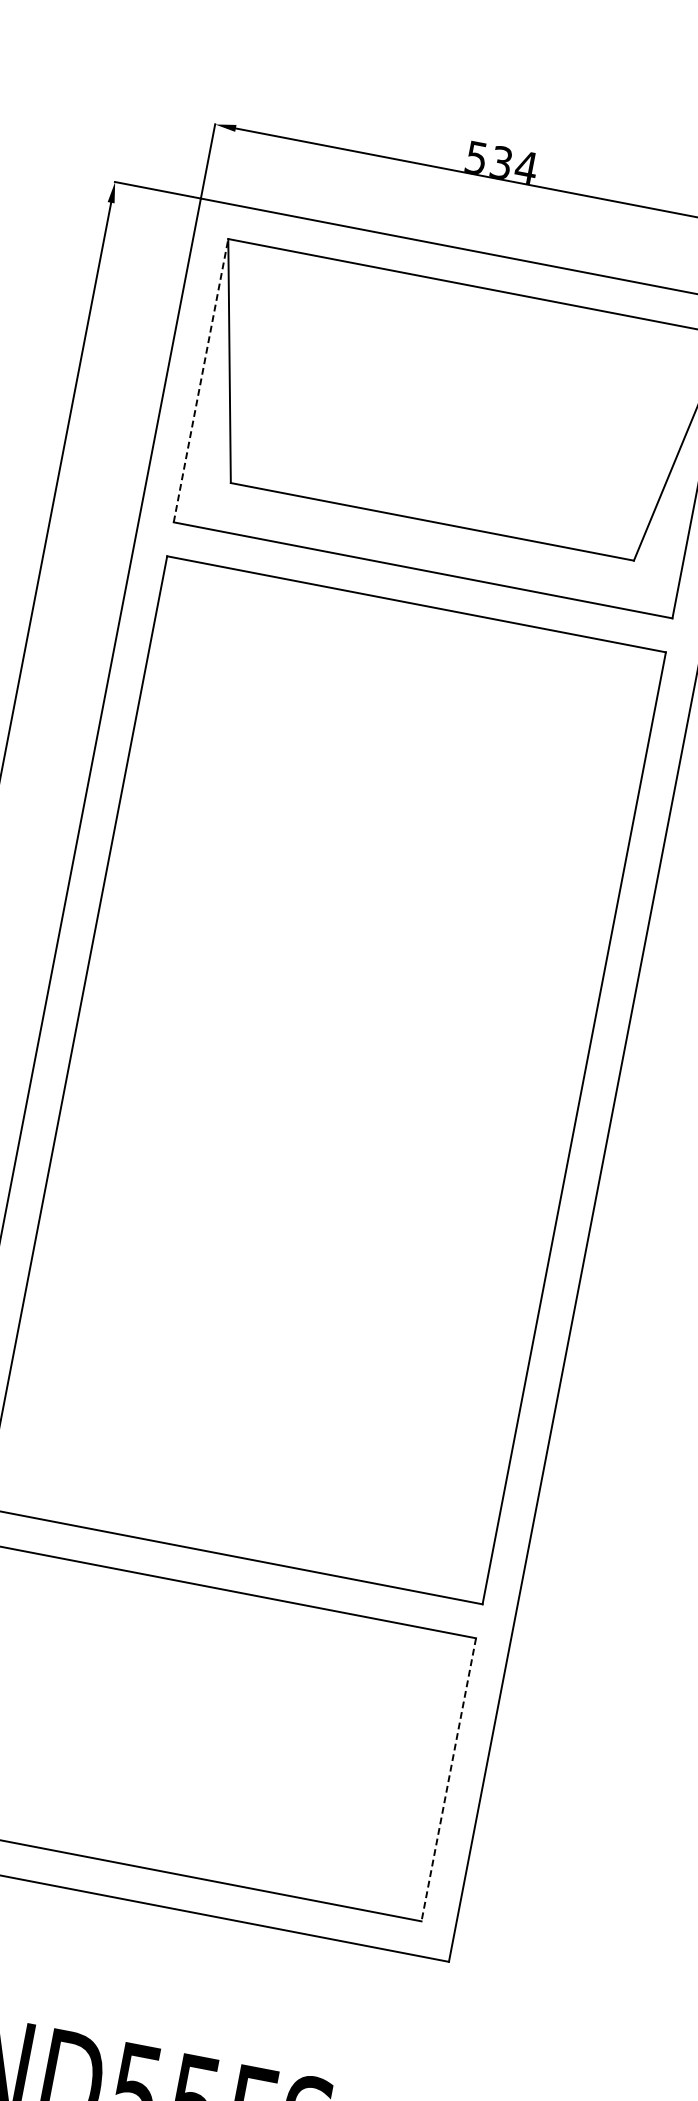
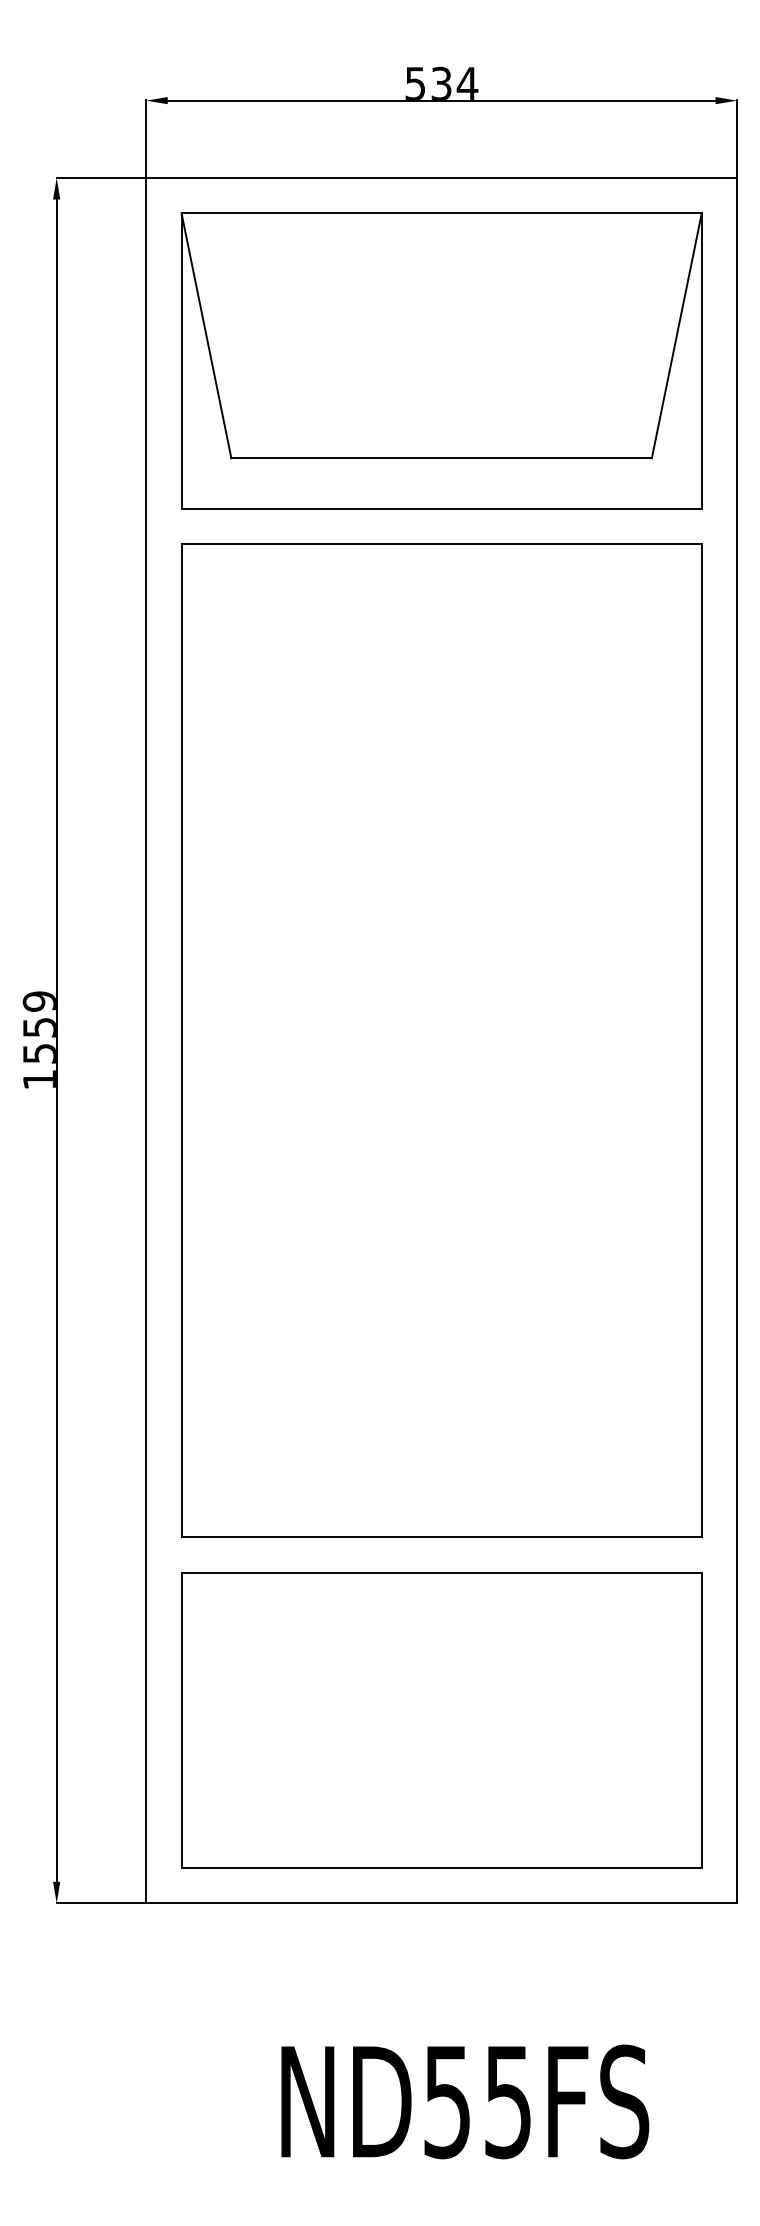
line: (200, 381) -> (181, 361), dashed -> solid
line: (448, 1779) -> (701, 1720), dashed -> solid

